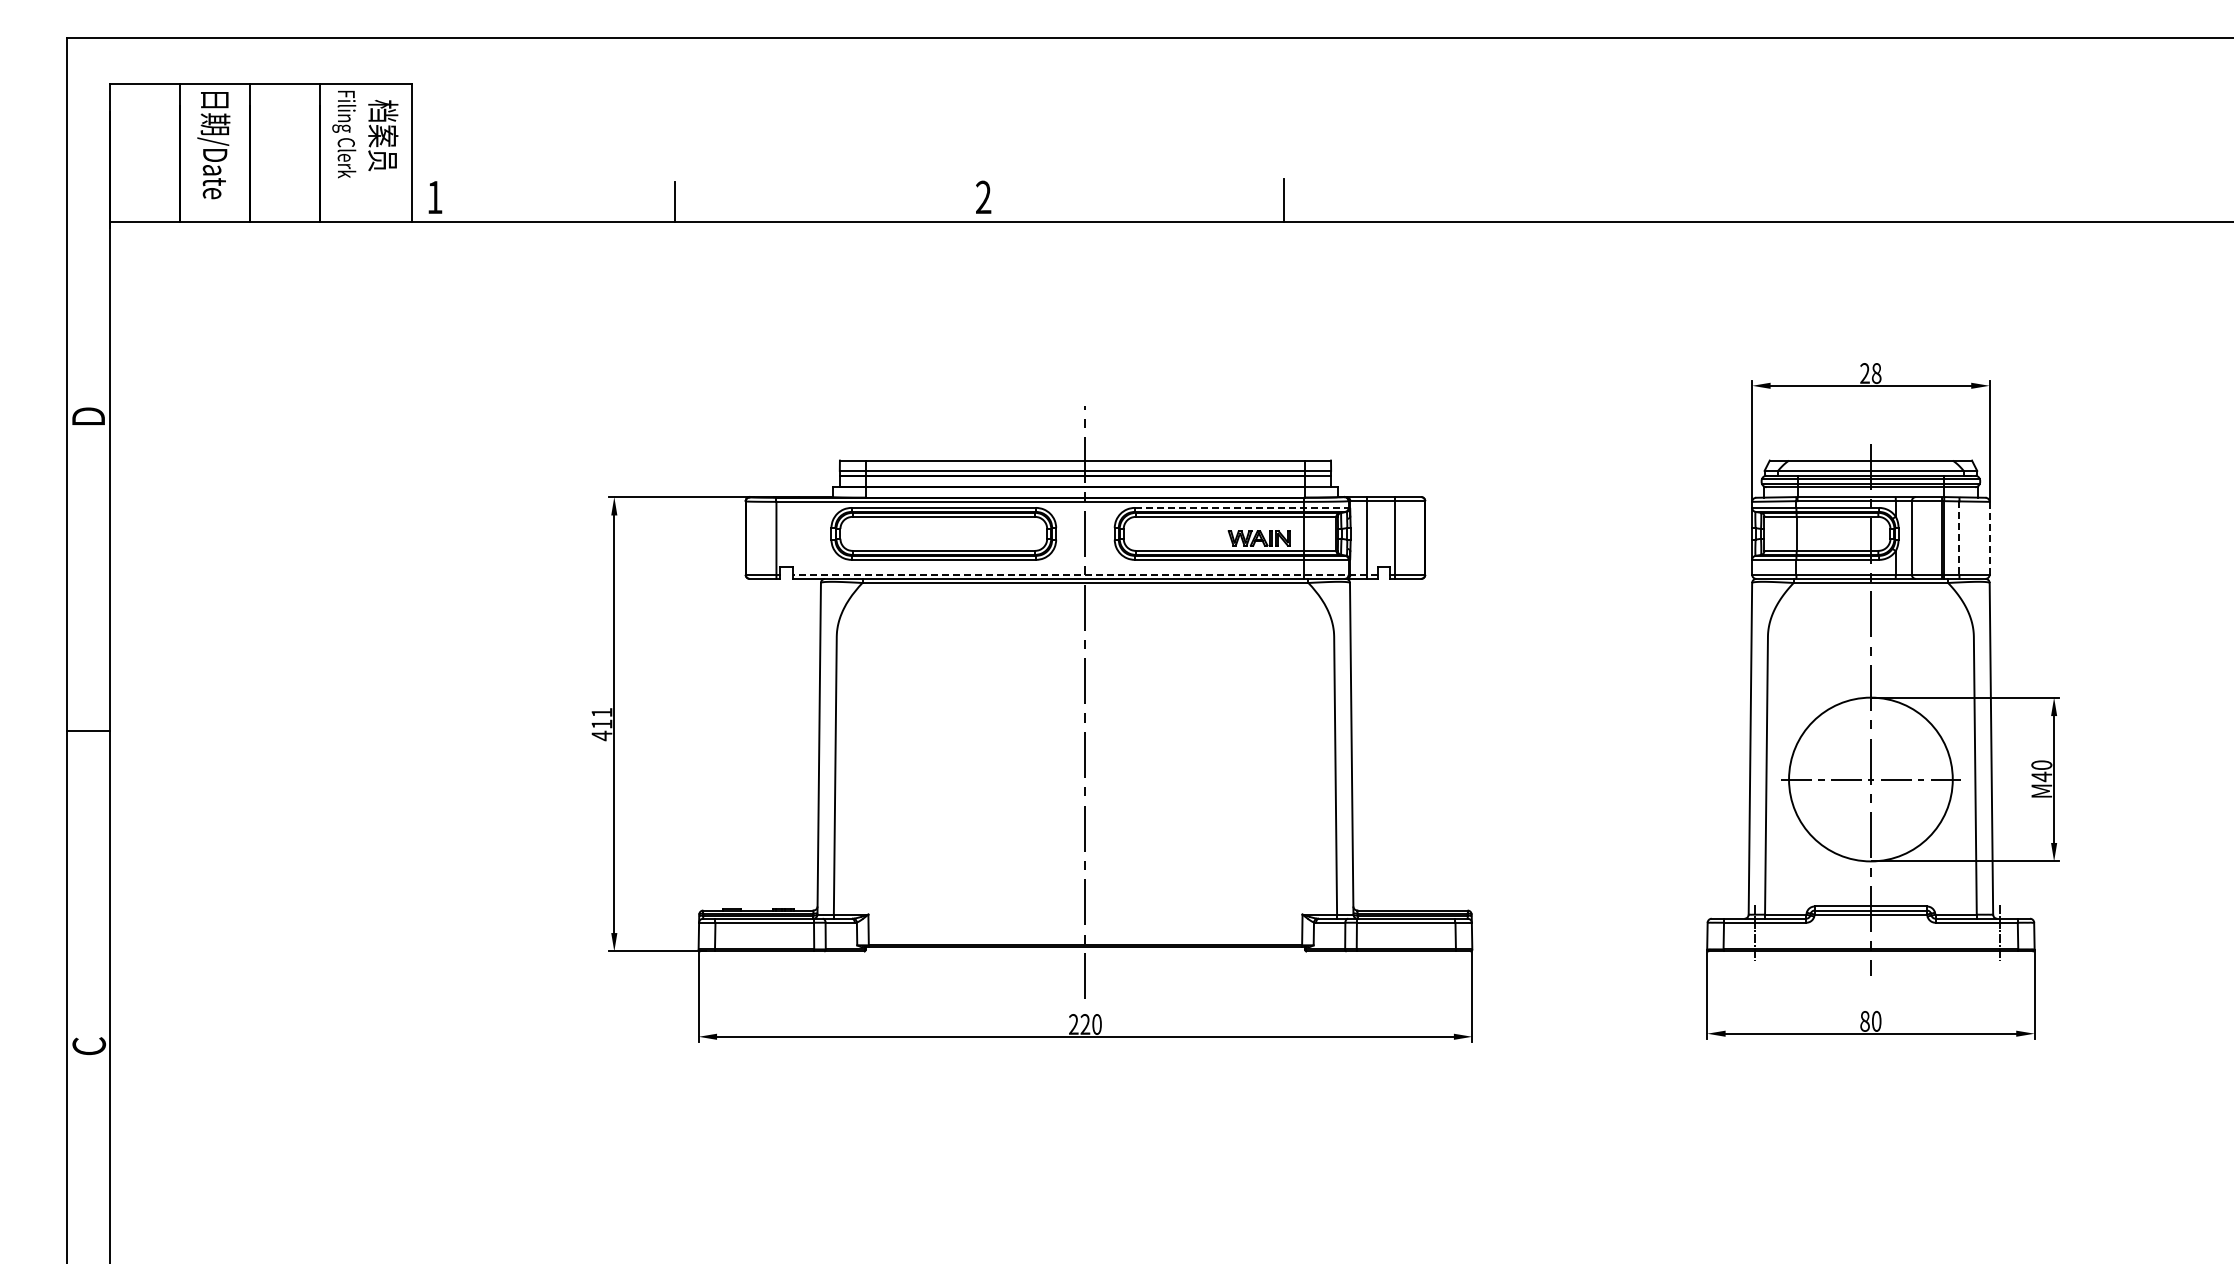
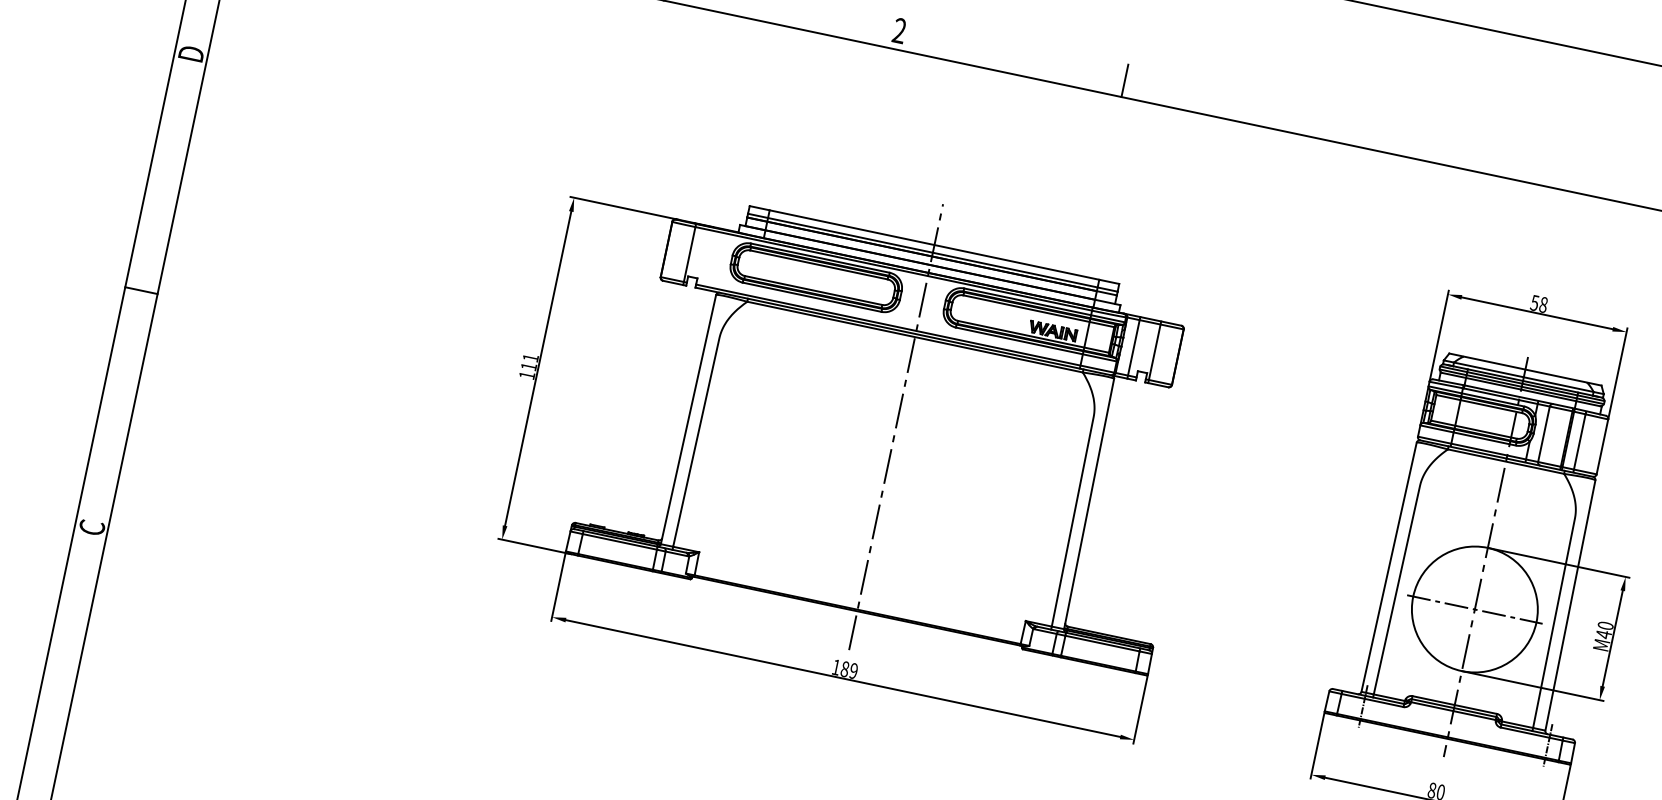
text: (1864, 373) -> (1534, 303), 28 -> 58
line: (1242, 507) -> (1045, 305), dashed -> solid
line: (1959, 538) -> (1579, 442), dashed -> solid
line: (1989, 538) -> (1602, 446), dashed -> solid
line: (1085, 574) -> (916, 330), dashed -> solid
text: (601, 735) -> (526, 375), 411 -> 111
text: (1085, 1024) -> (845, 669), 220 -> 189

